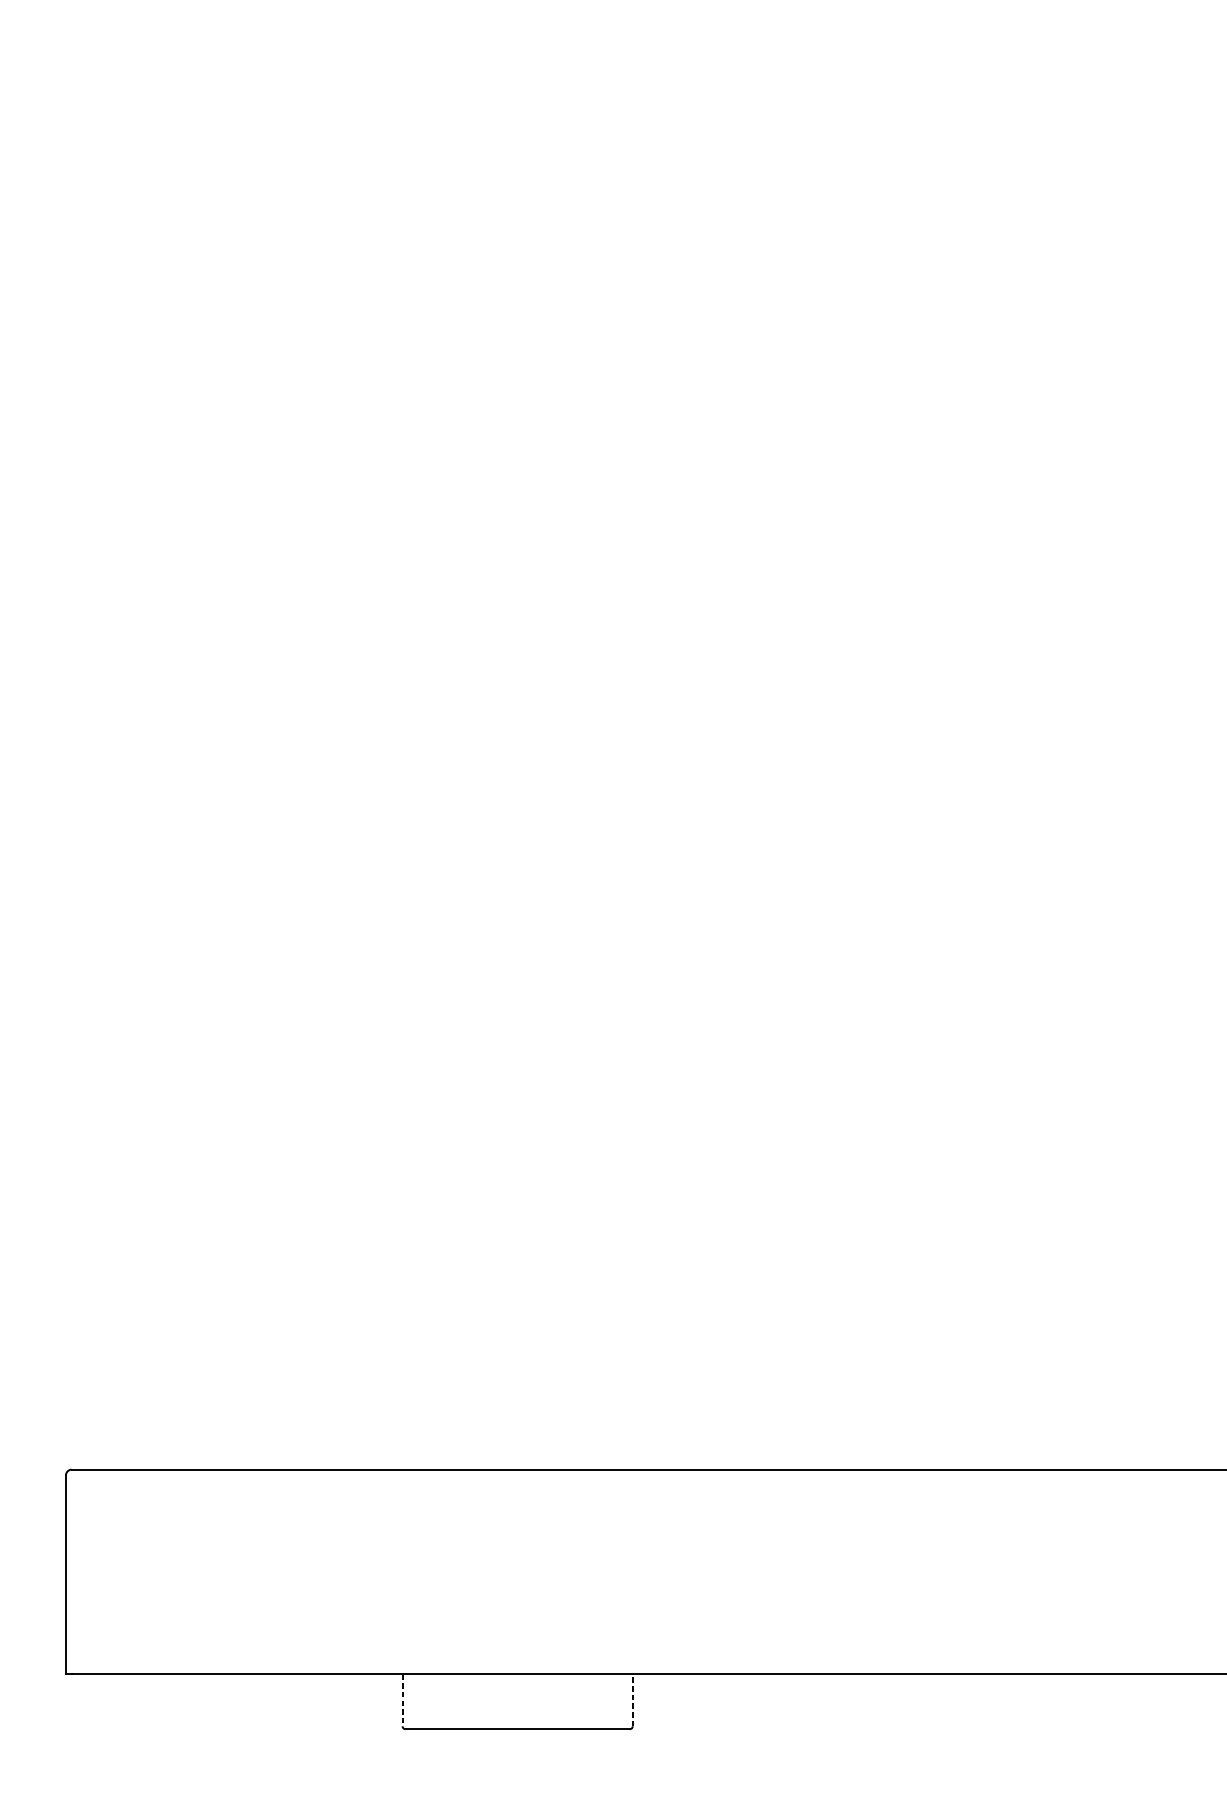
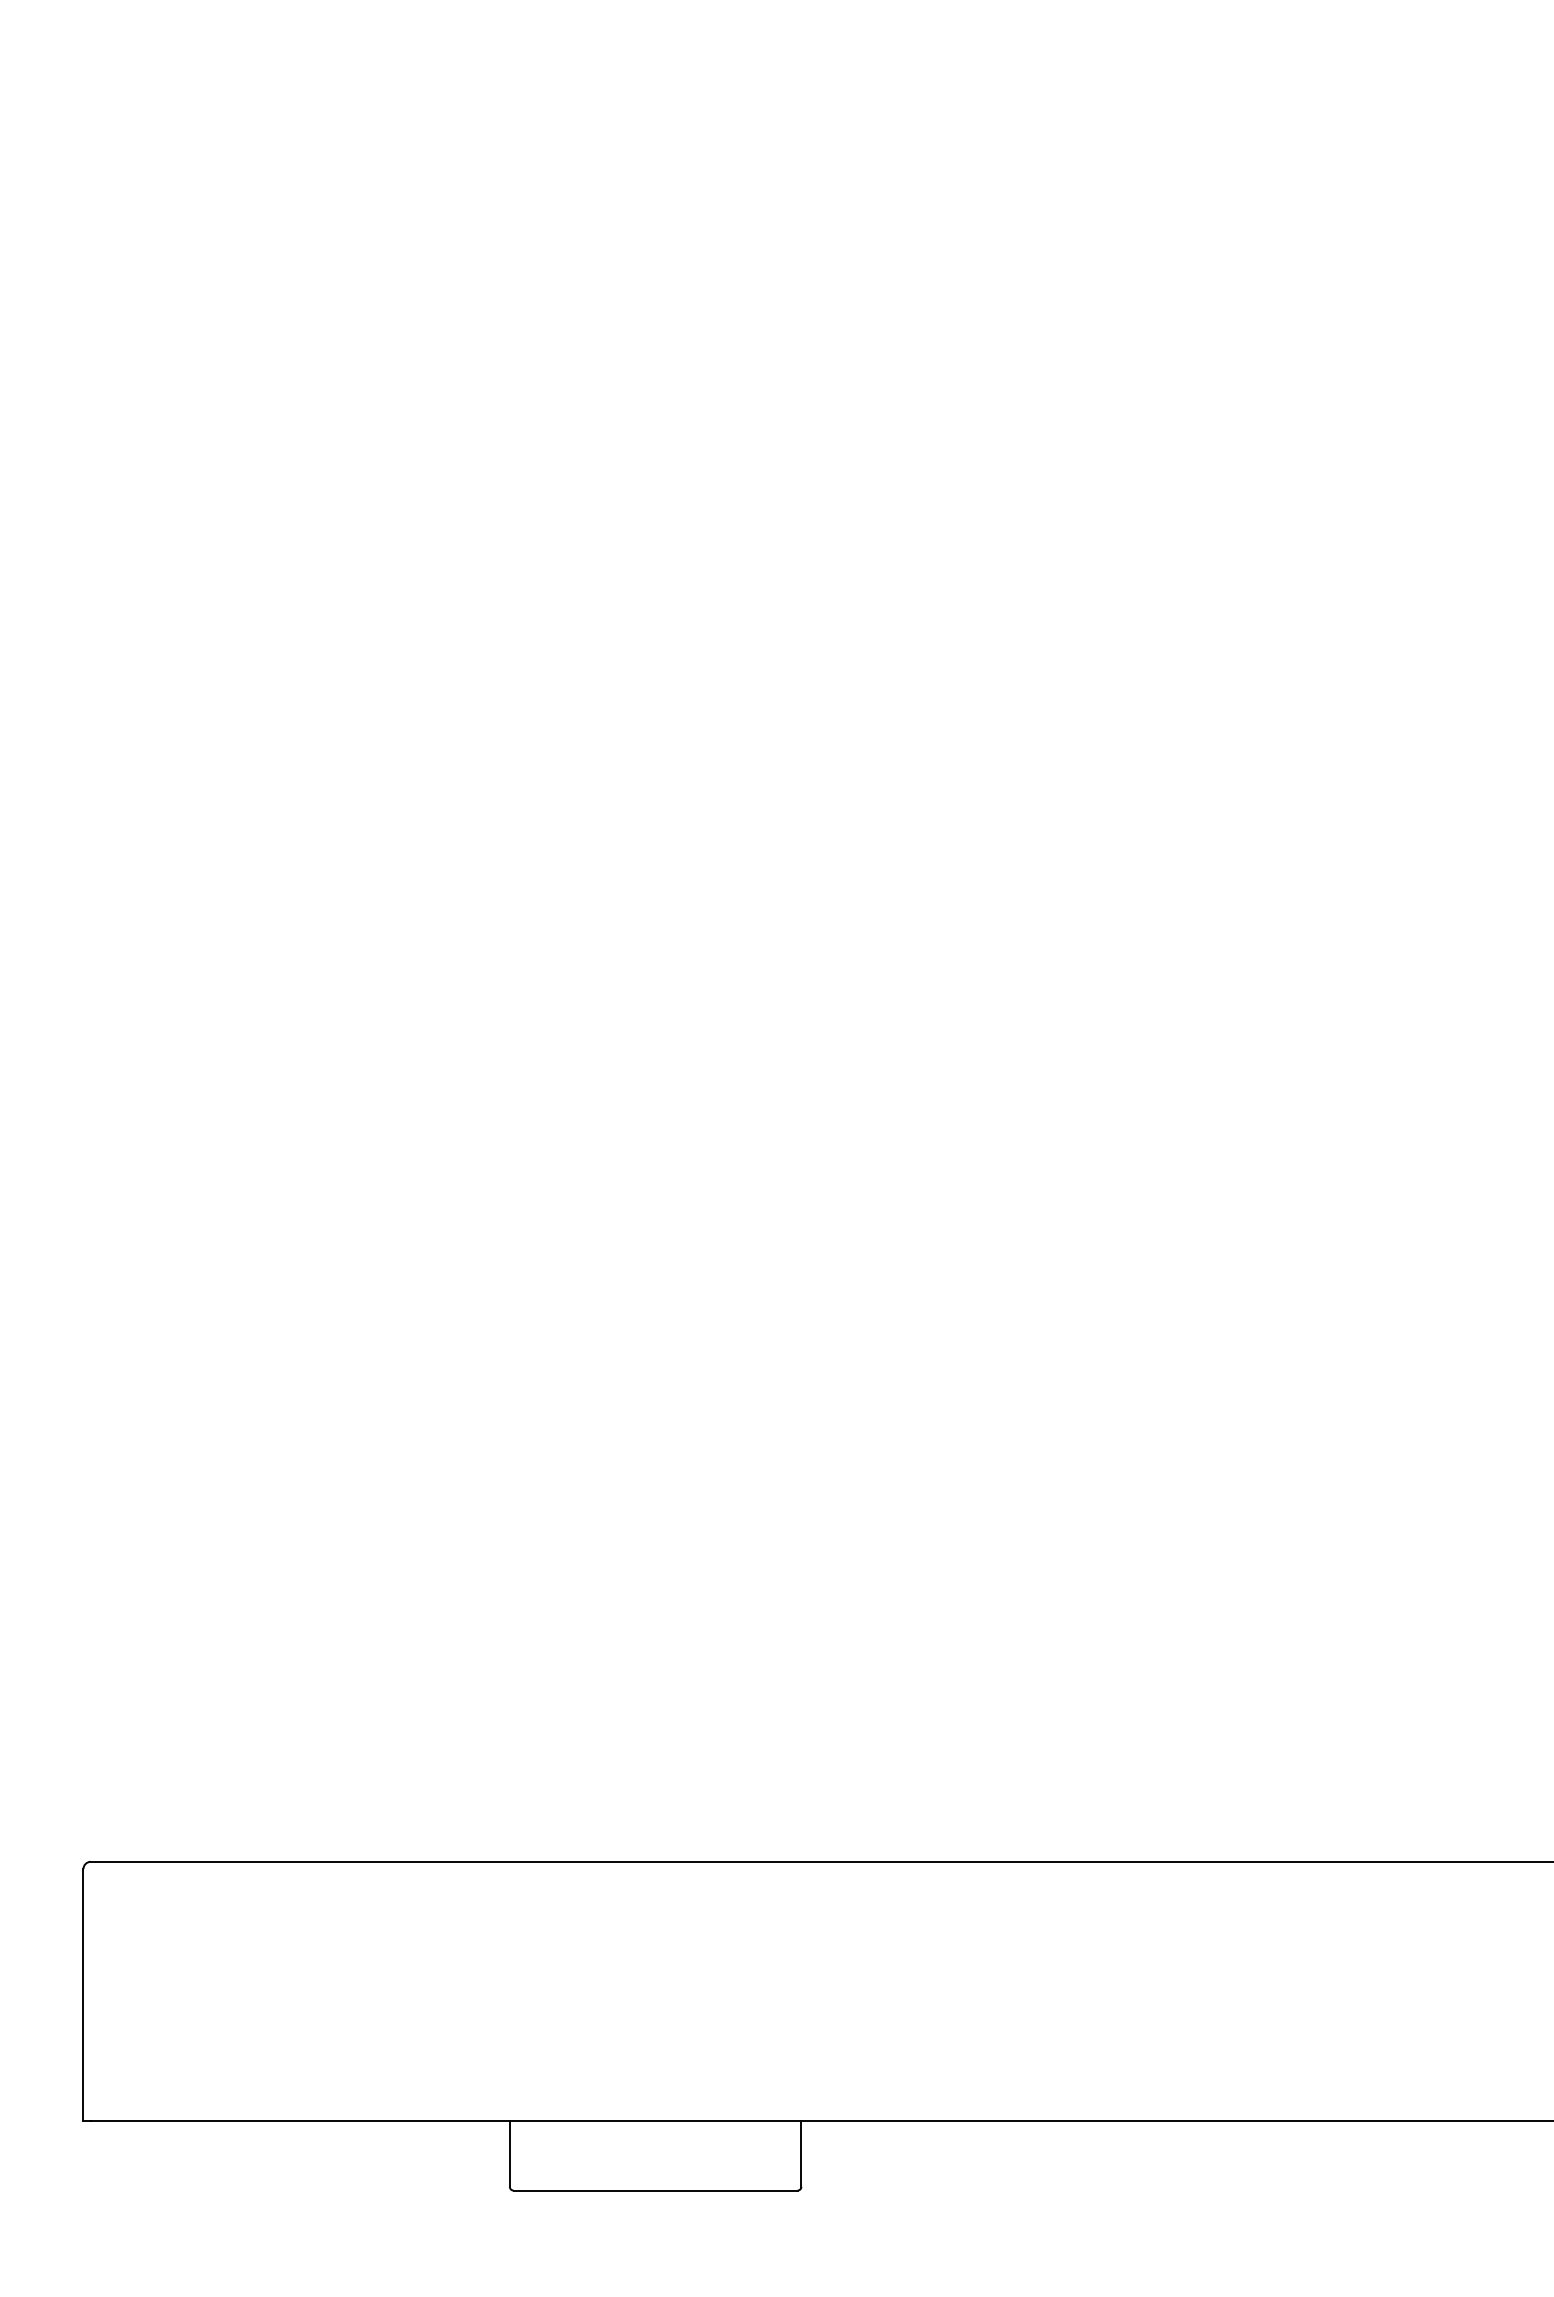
line: (402, 1700) -> (509, 2154), dashed -> solid
line: (632, 1700) -> (801, 2154), dashed -> solid

